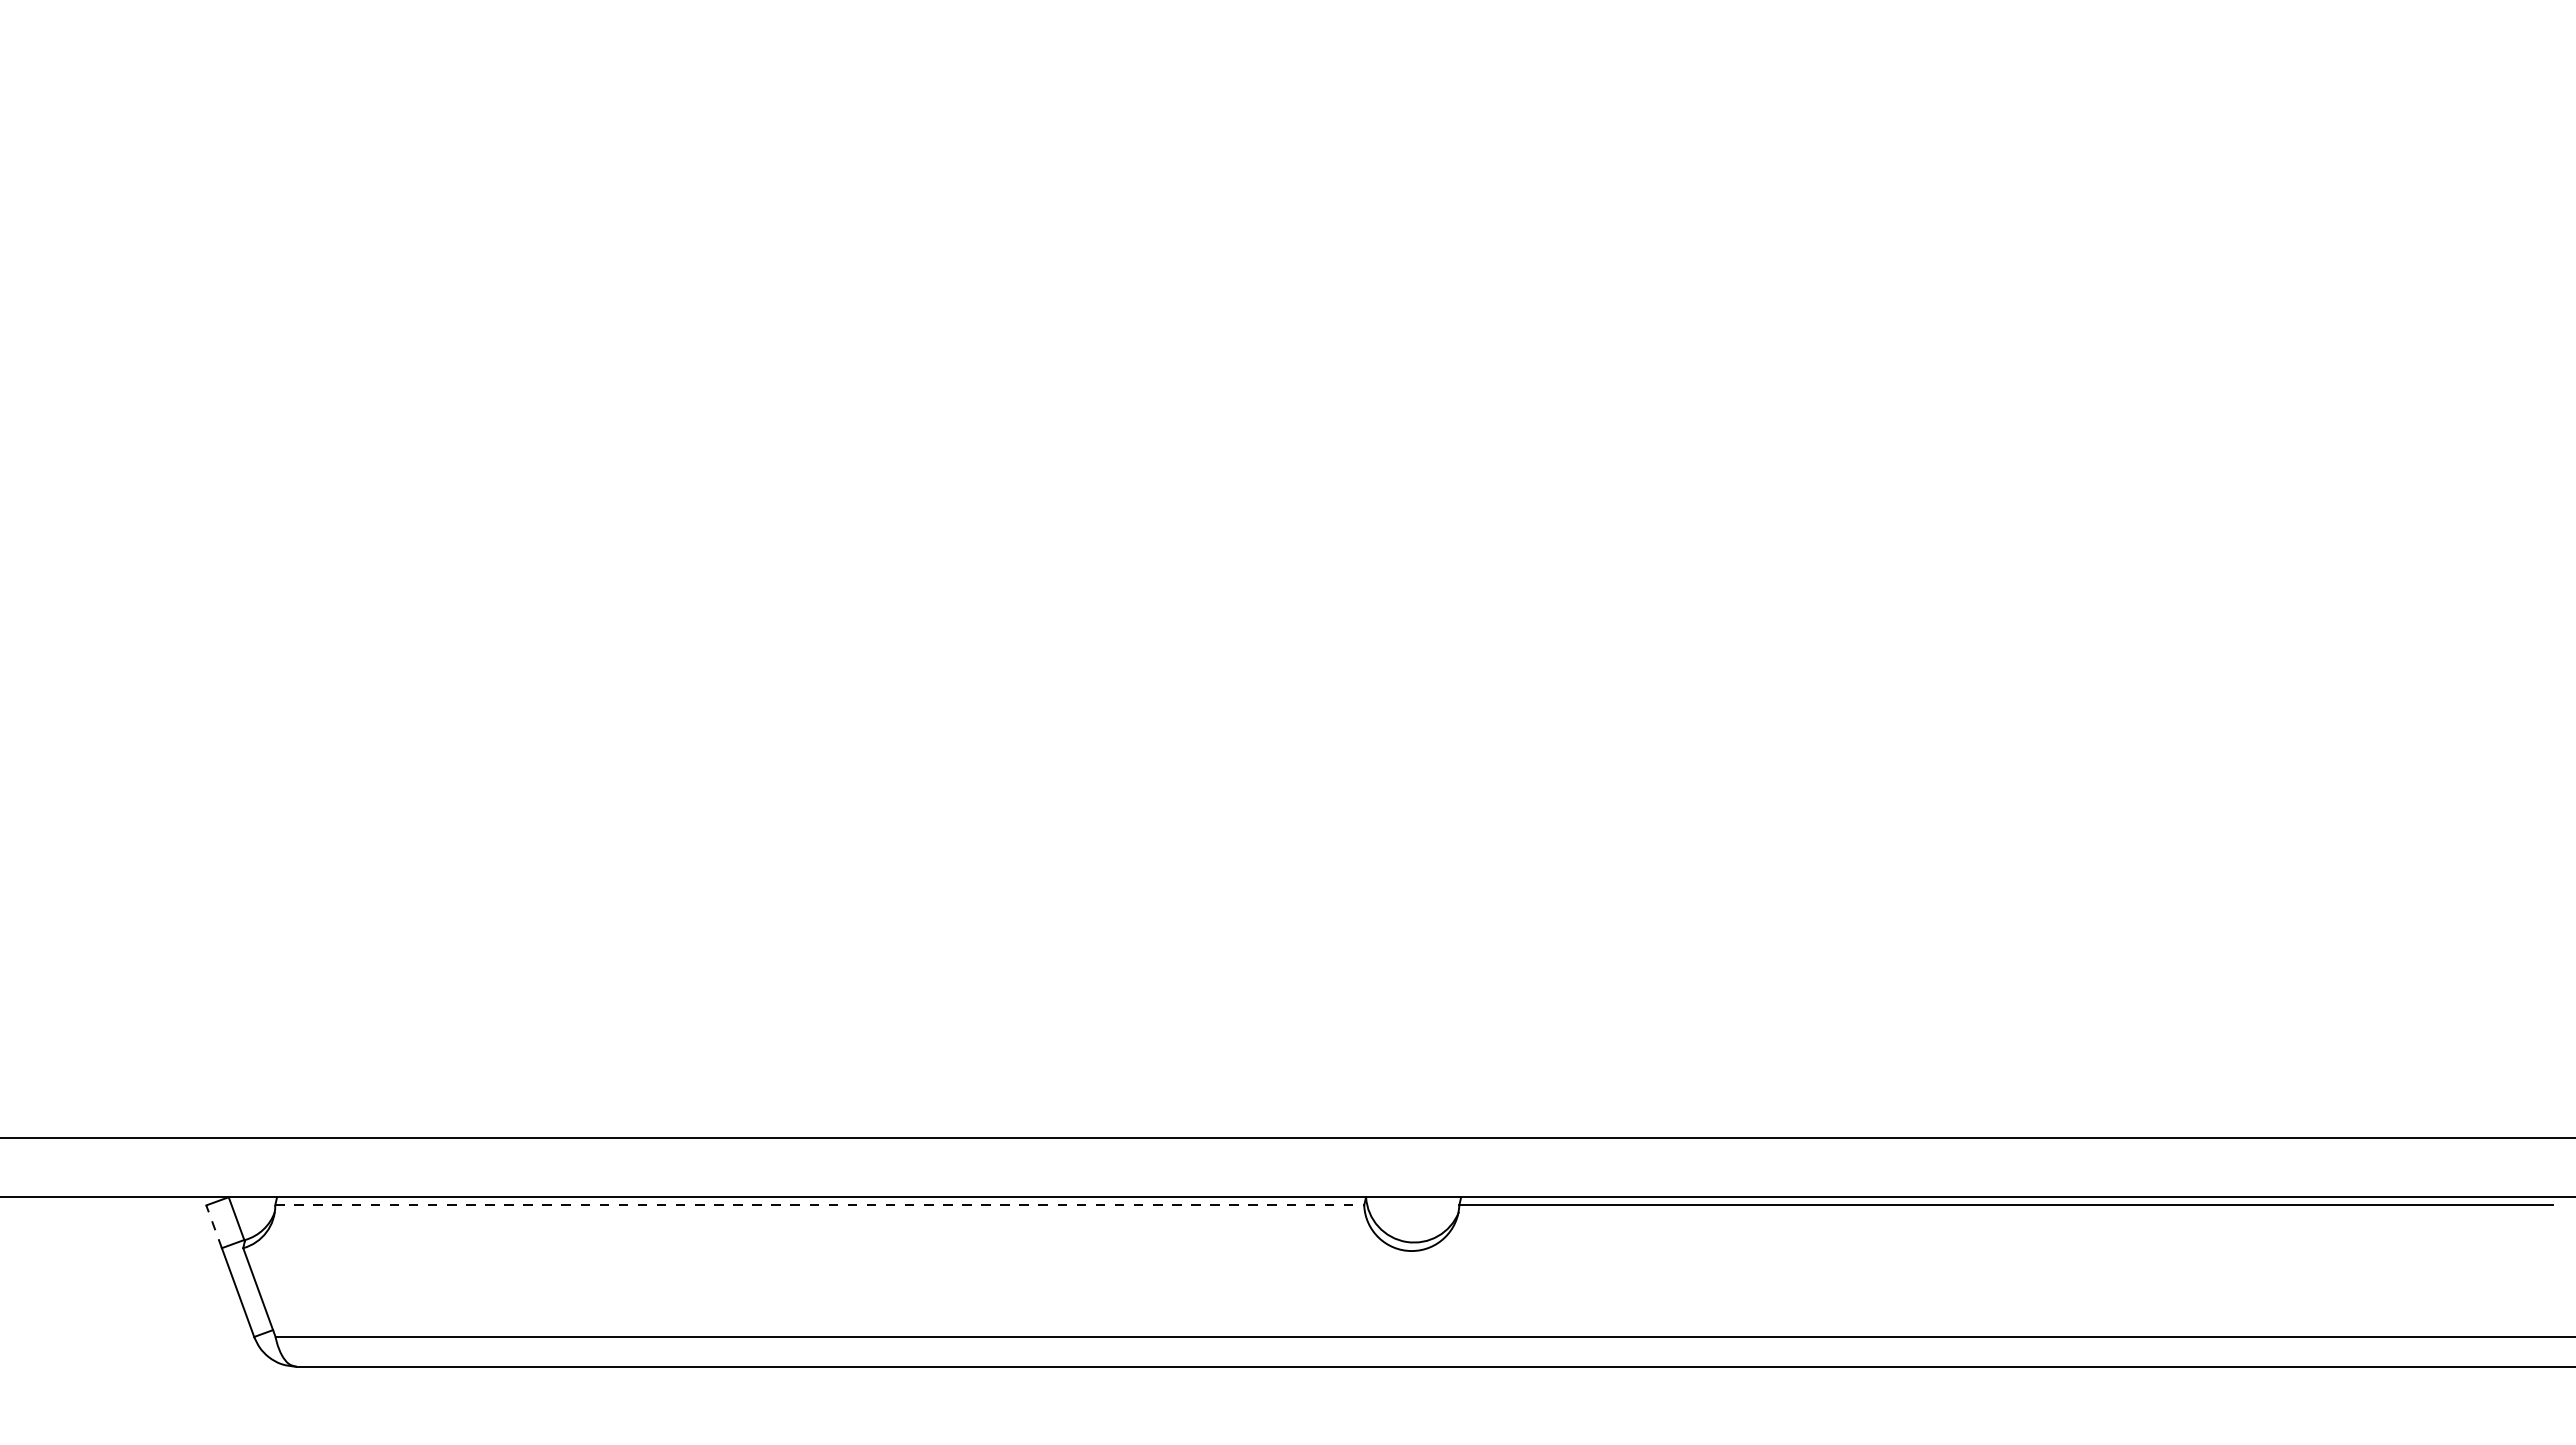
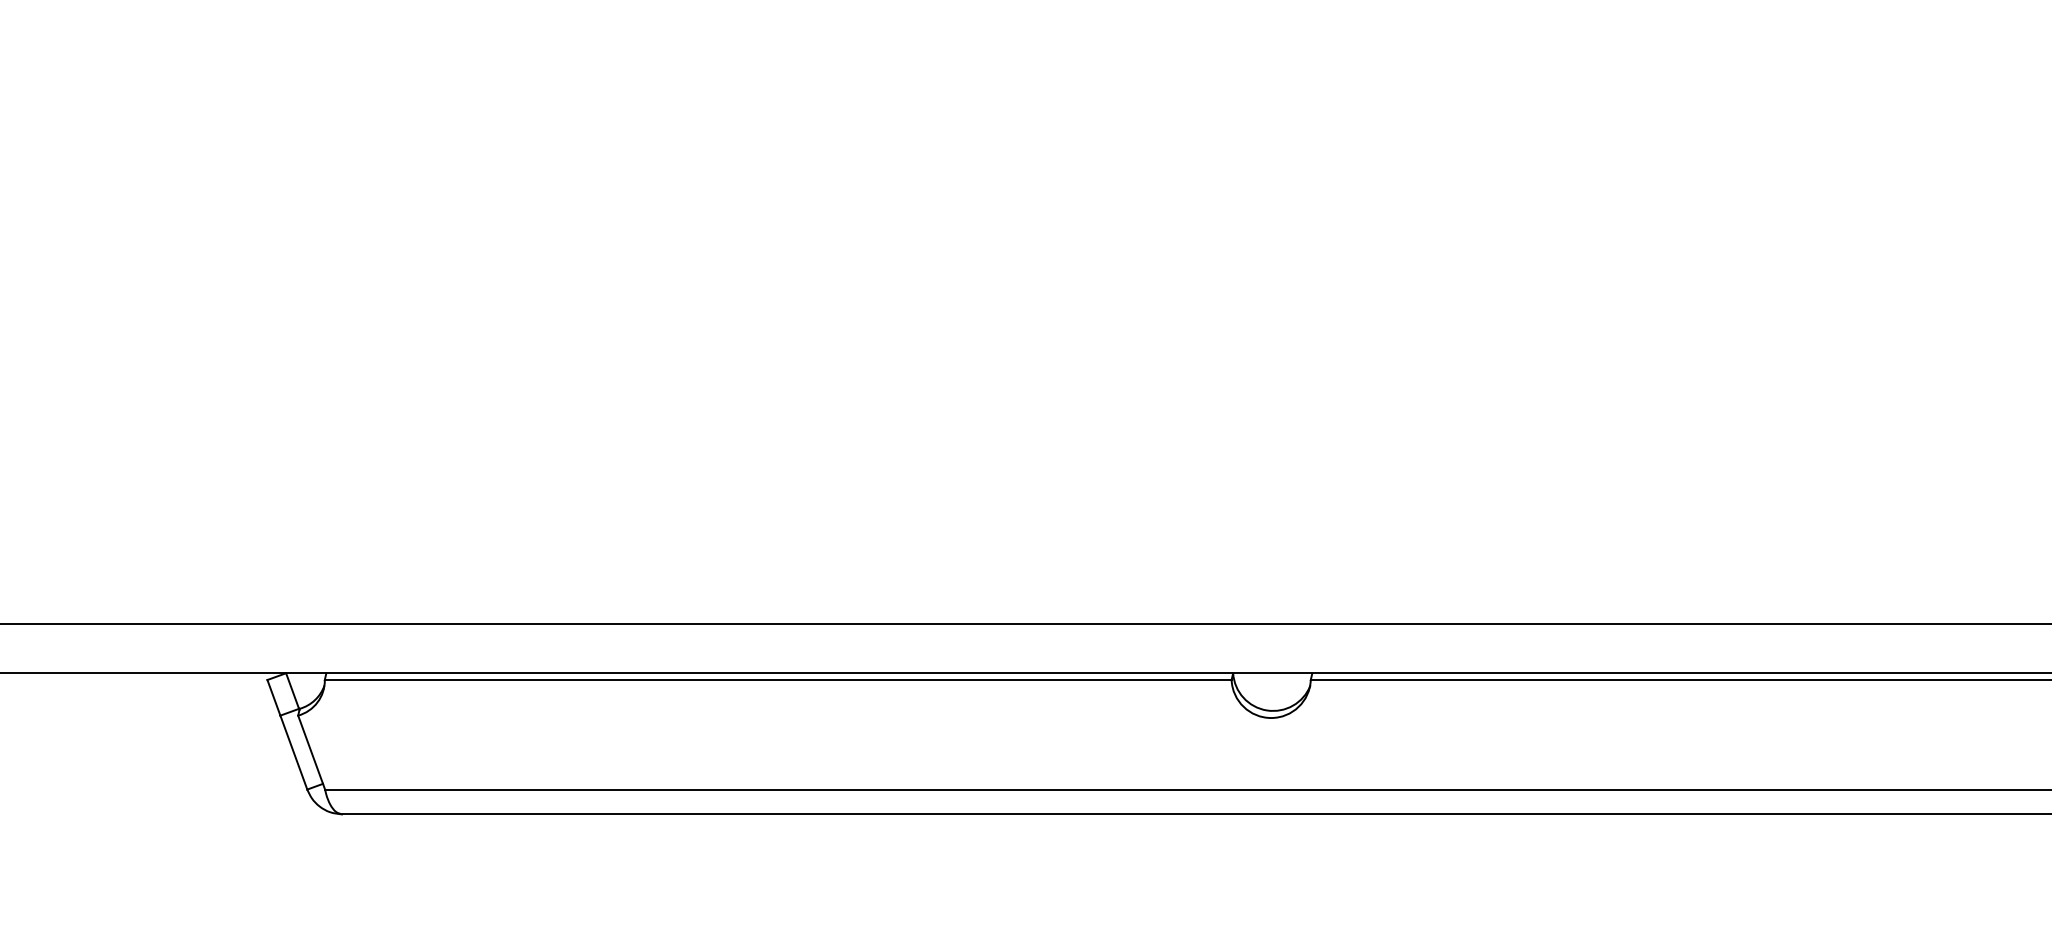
line: (819, 1205) -> (778, 680), dashed -> solid
line: (214, 1226) -> (274, 697), dashed -> solid

